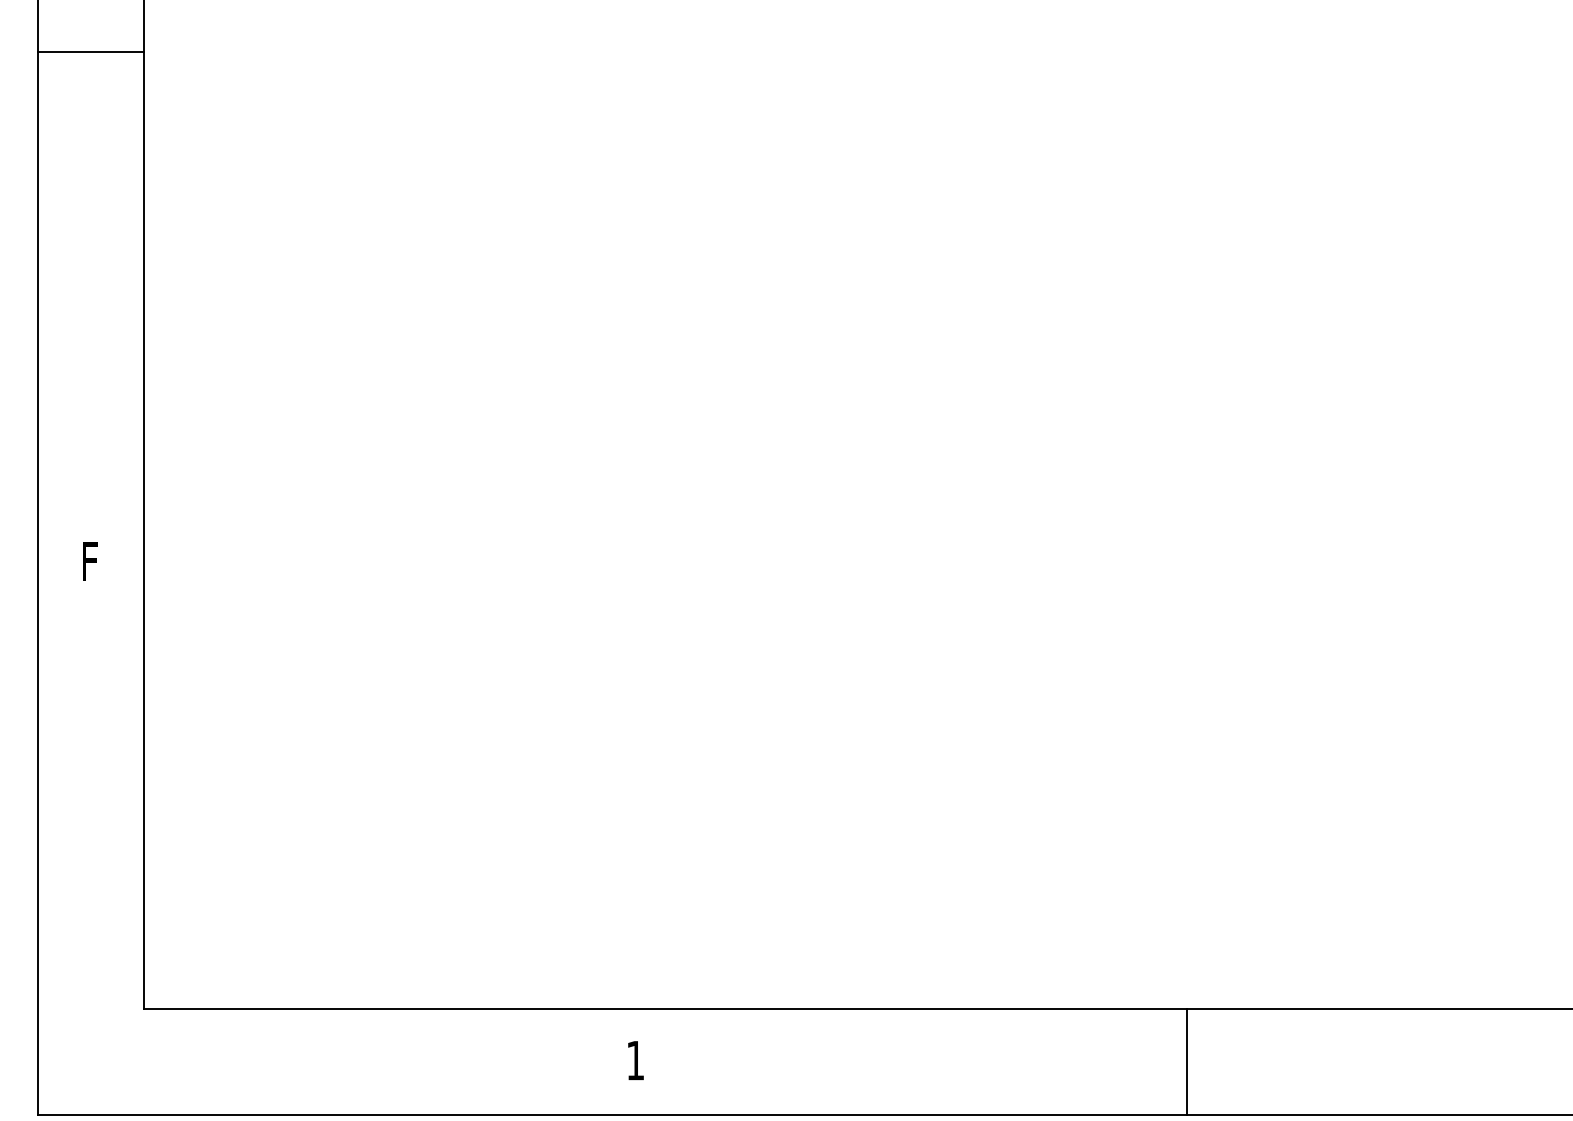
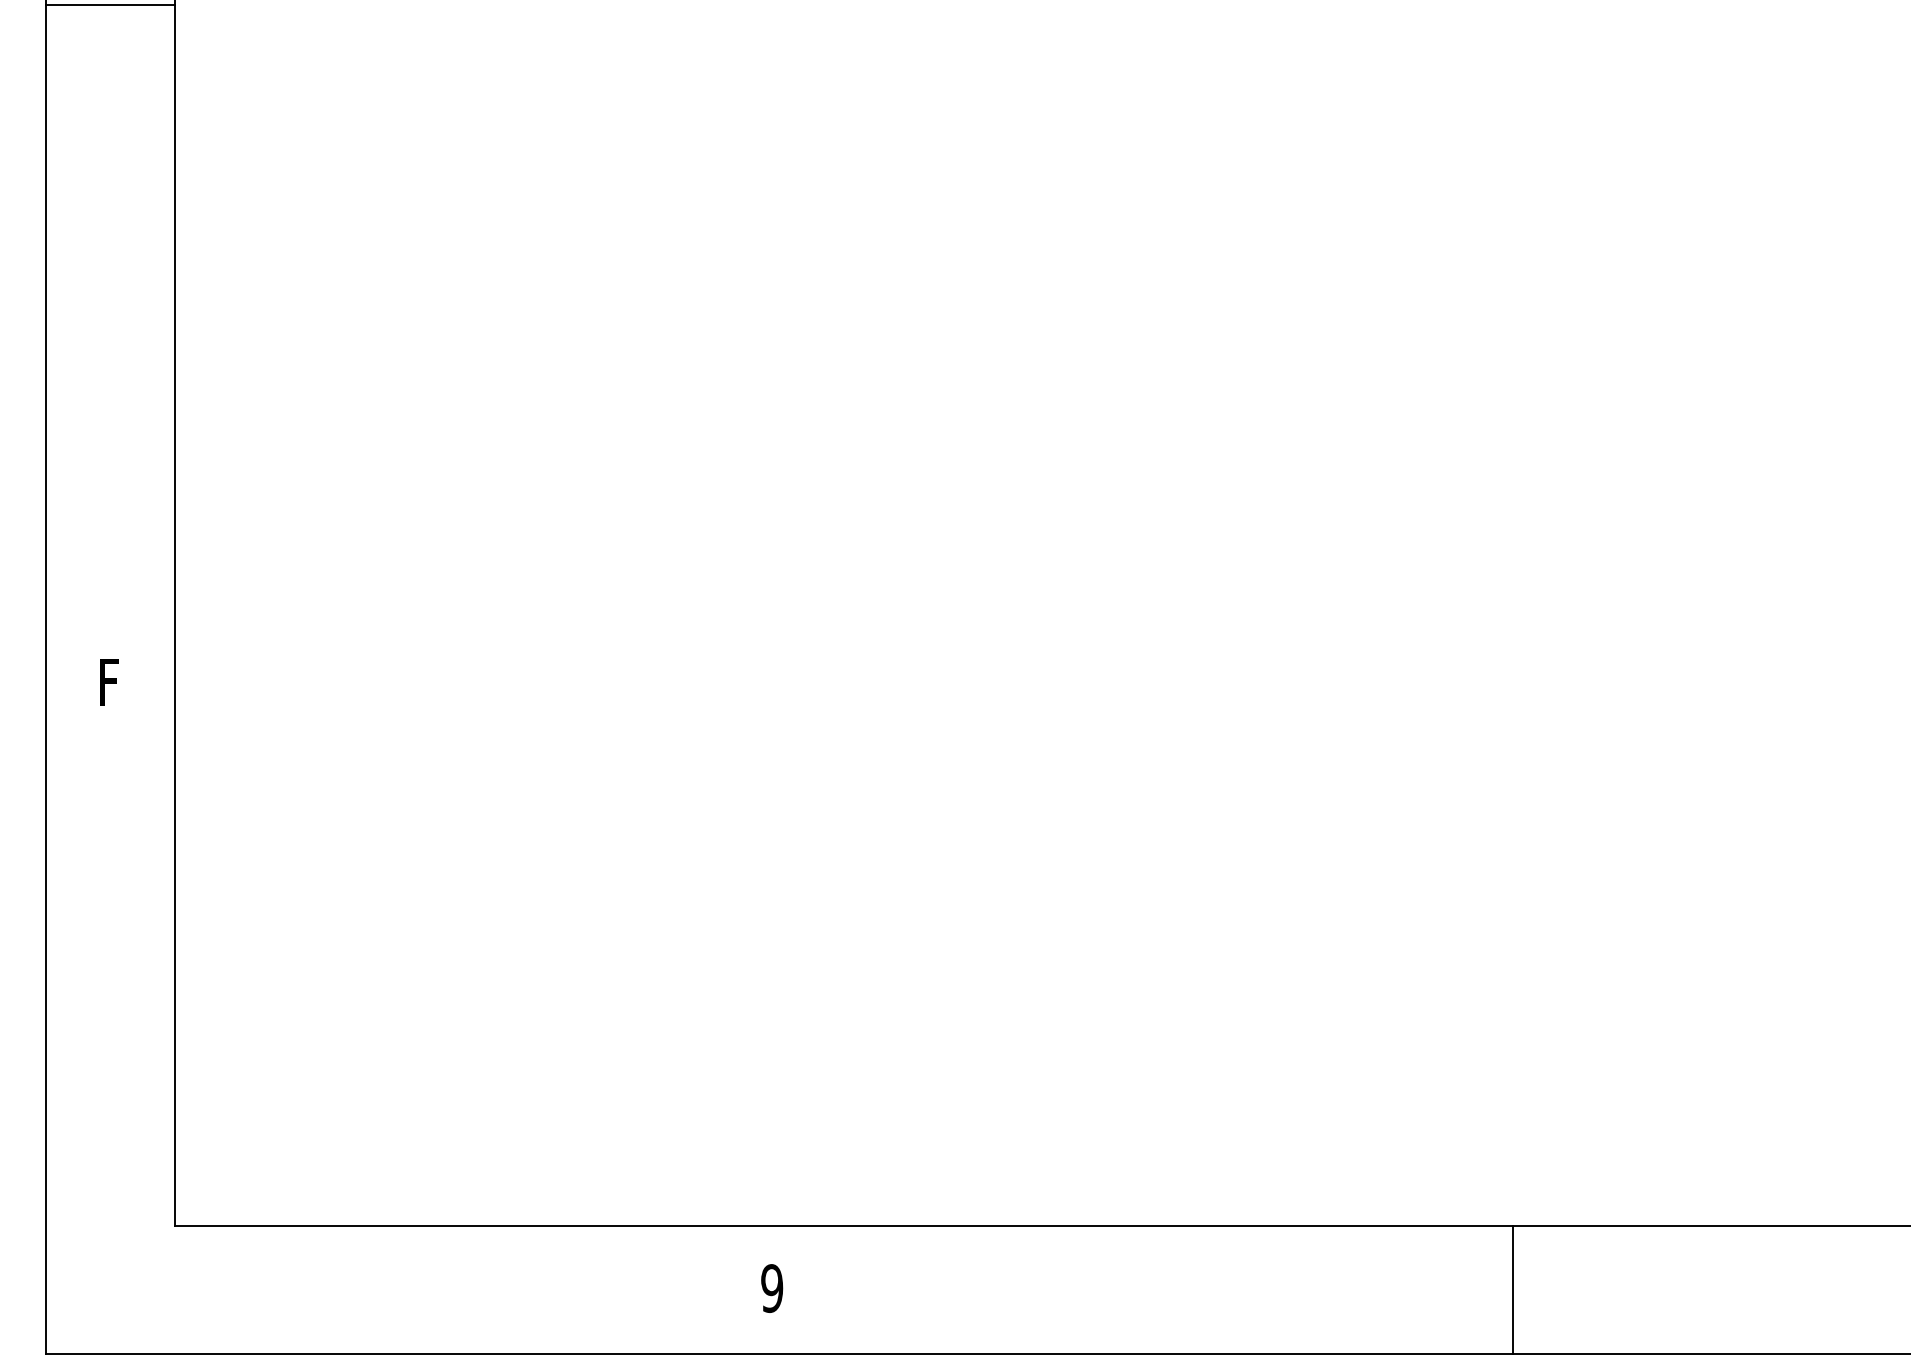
line: (90, 52) -> (110, 5), moved
text: (635, 1060) -> (772, 1288), 1 -> 9
line: (1186, 1061) -> (1512, 1289), moved

